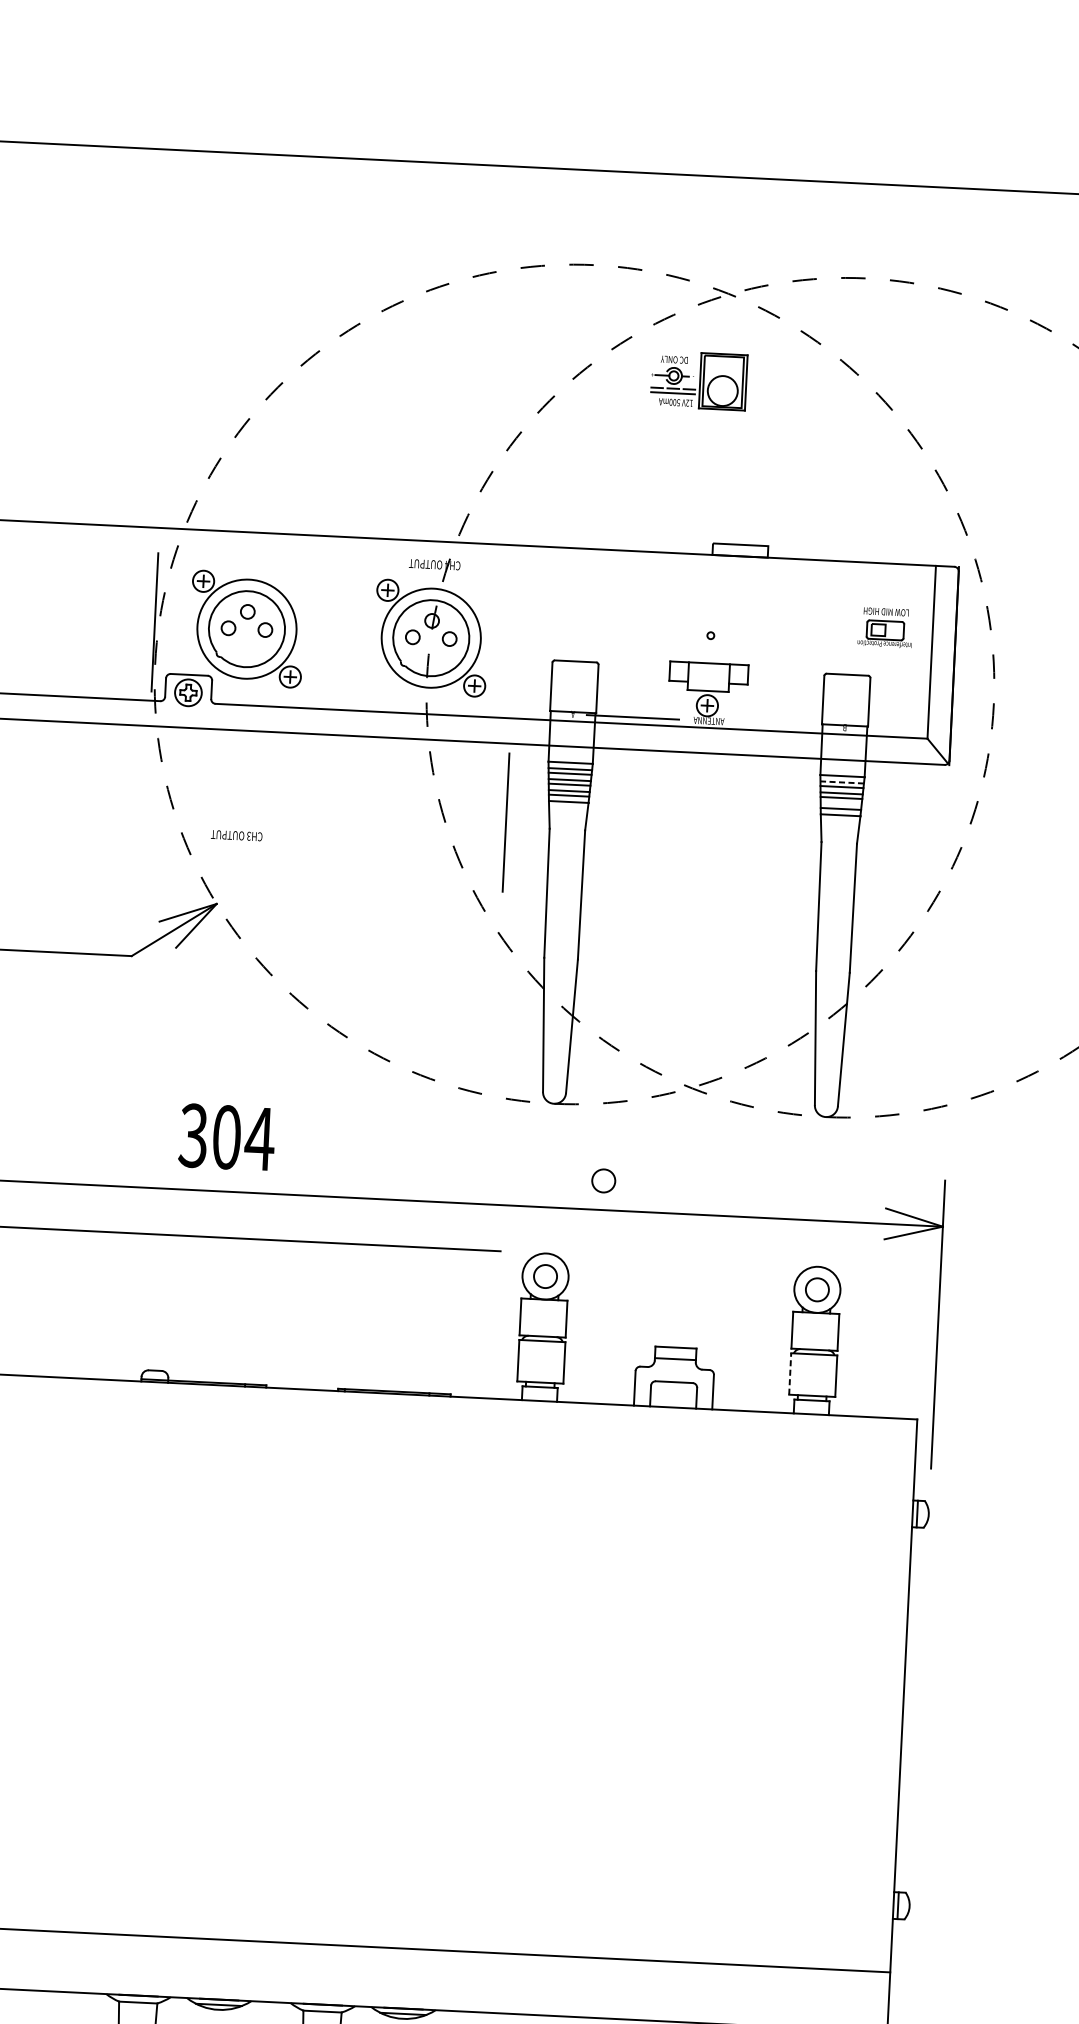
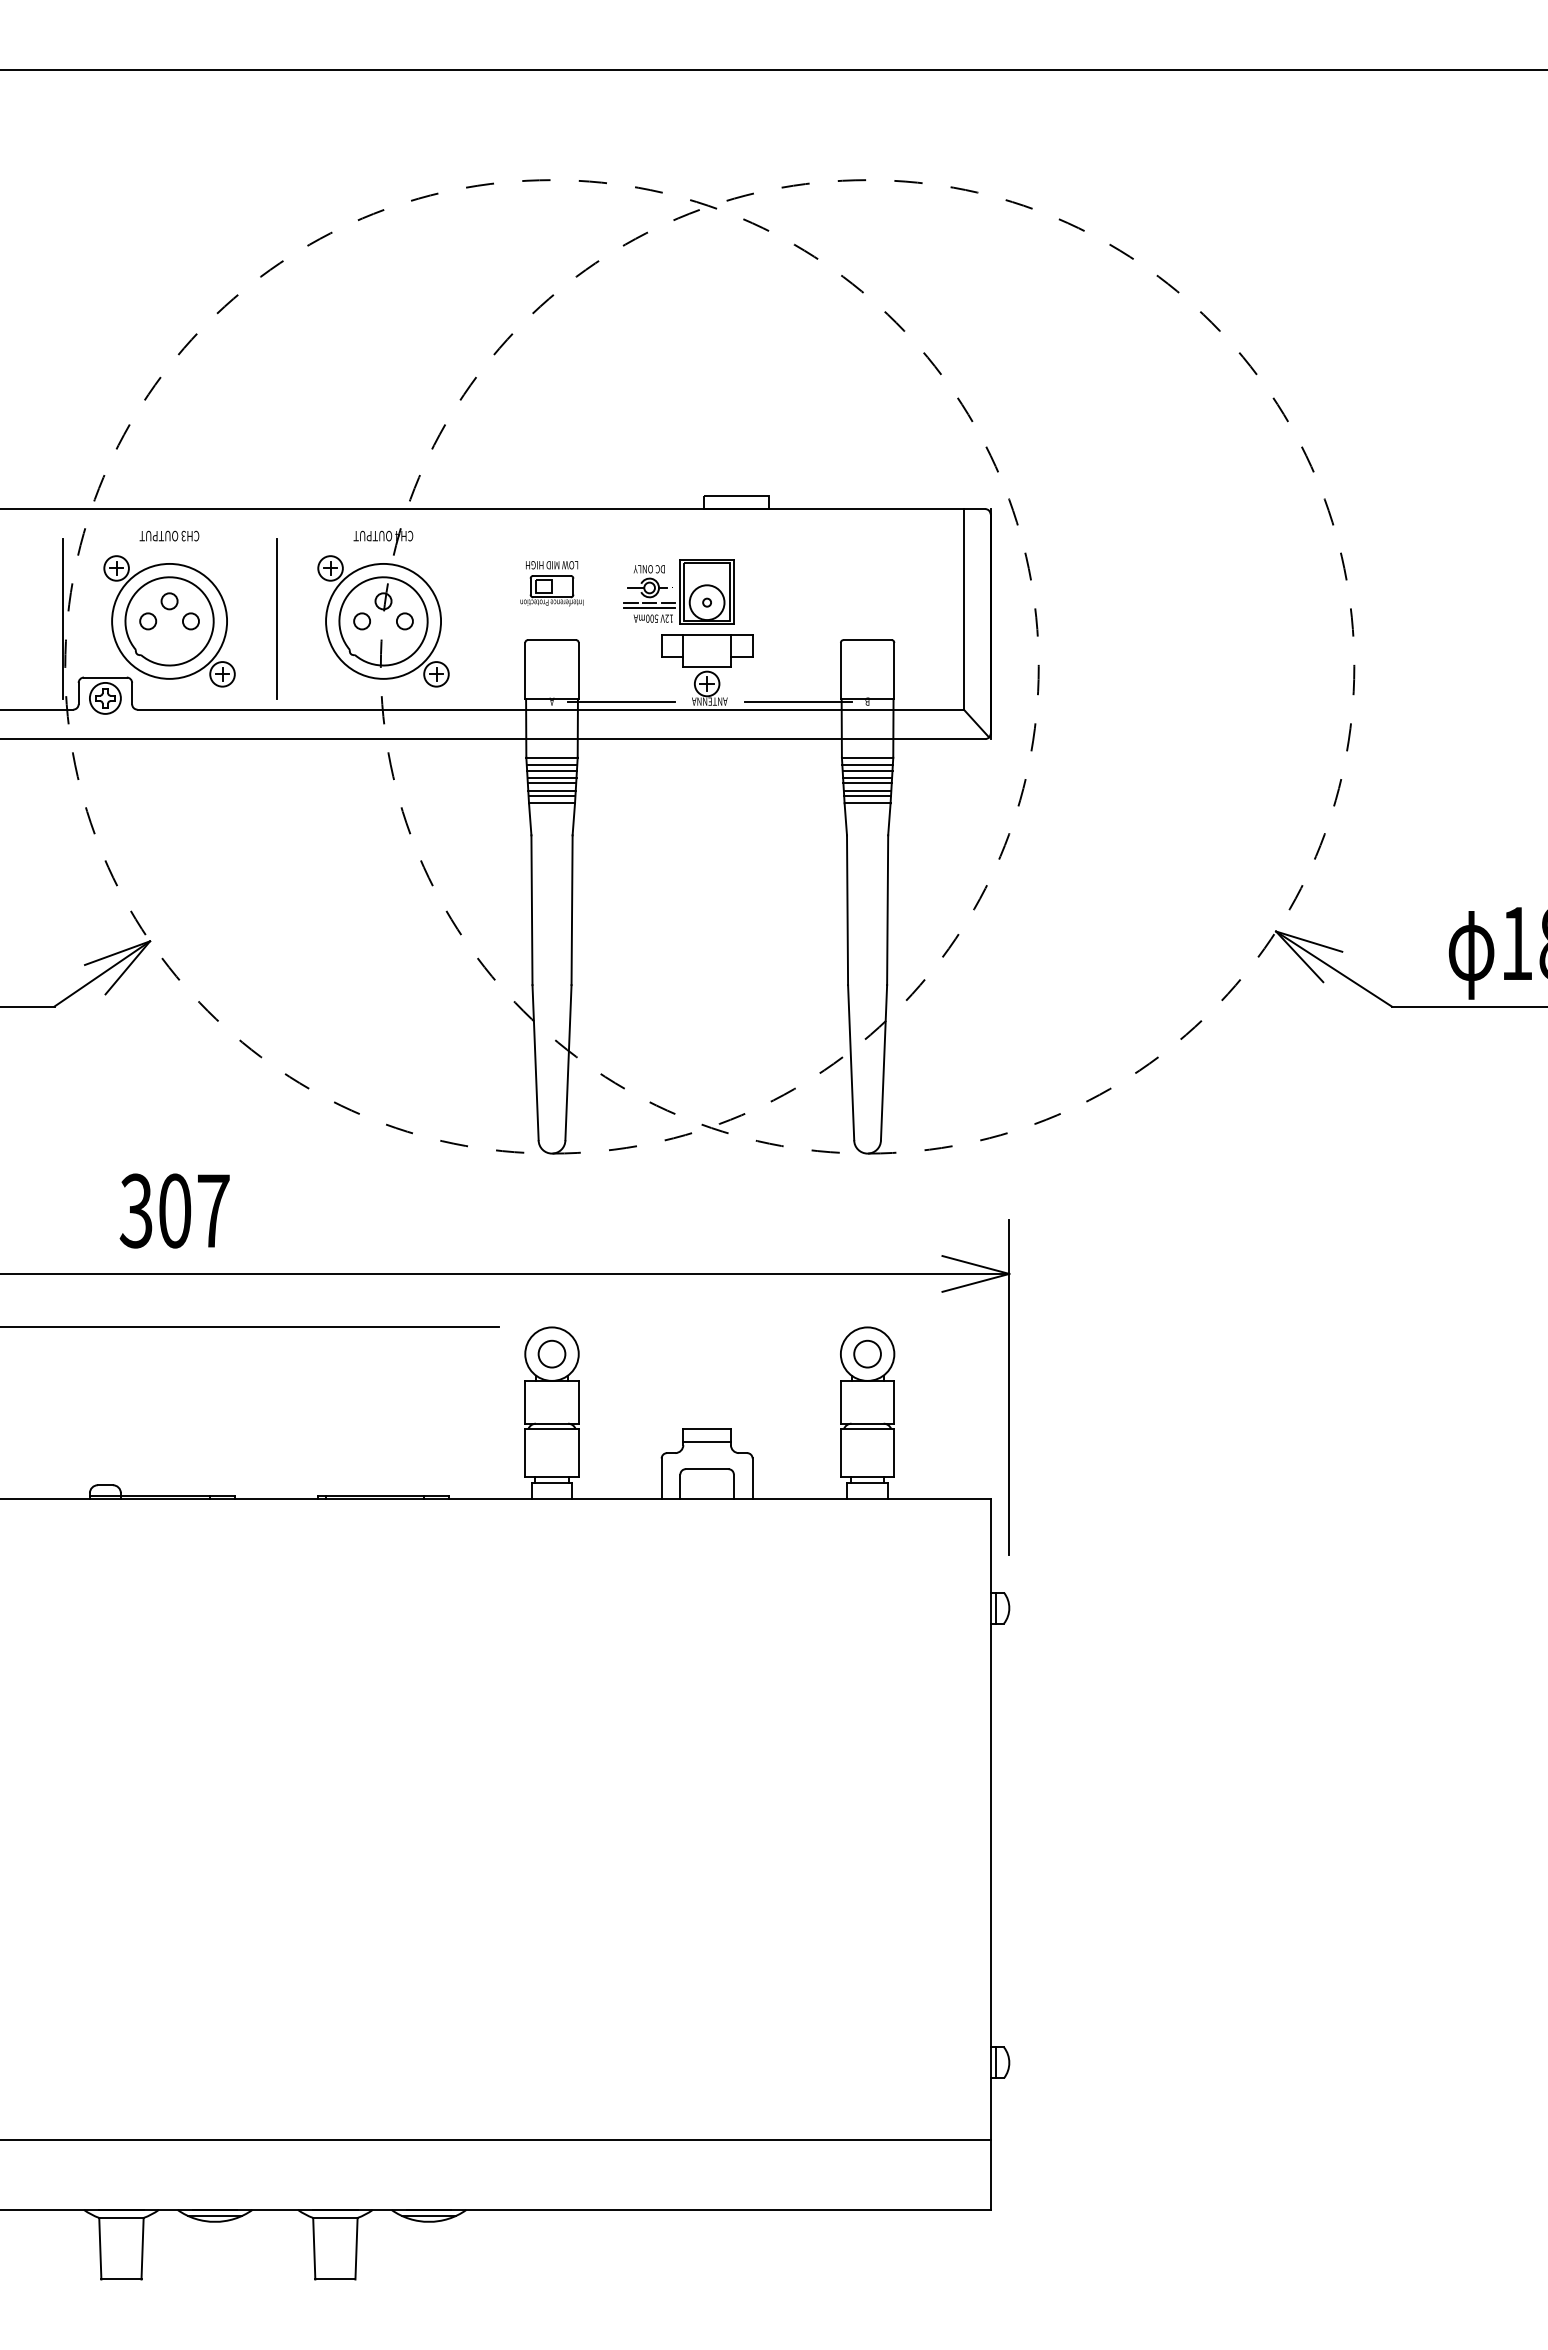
part: (698, 380) -> (678, 591), moved
part: (885, 627) -> (551, 583), moved
line: (784, 724) -> (797, 701), added
line: (842, 782) -> (867, 765), dashed -> solid
line: (841, 804) -> (867, 790), added
line: (506, 822) -> (276, 618), moved
text: (236, 835) -> (169, 535), moved
text: (259, 1138) -> (213, 1210), 304 -> 307
circle: (603, 1180) -> (613, 1239), removed
line: (789, 1373) -> (840, 1452), dashed -> solid

